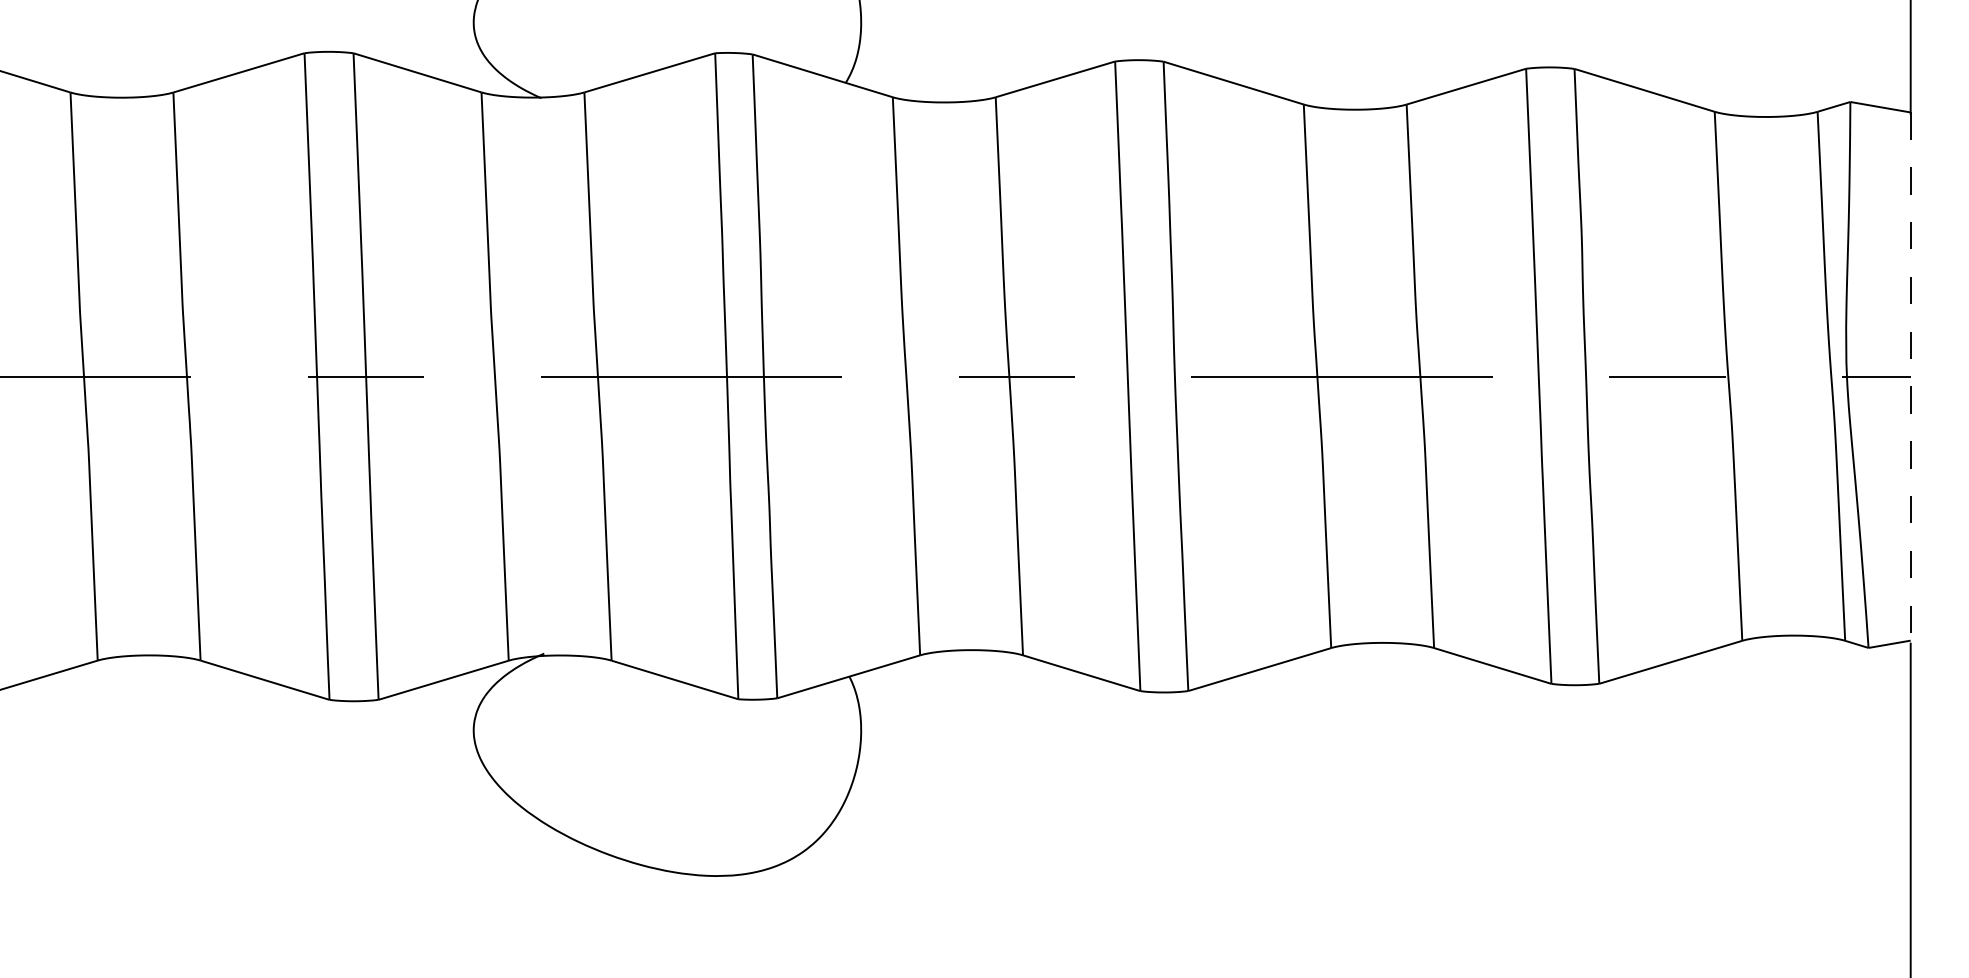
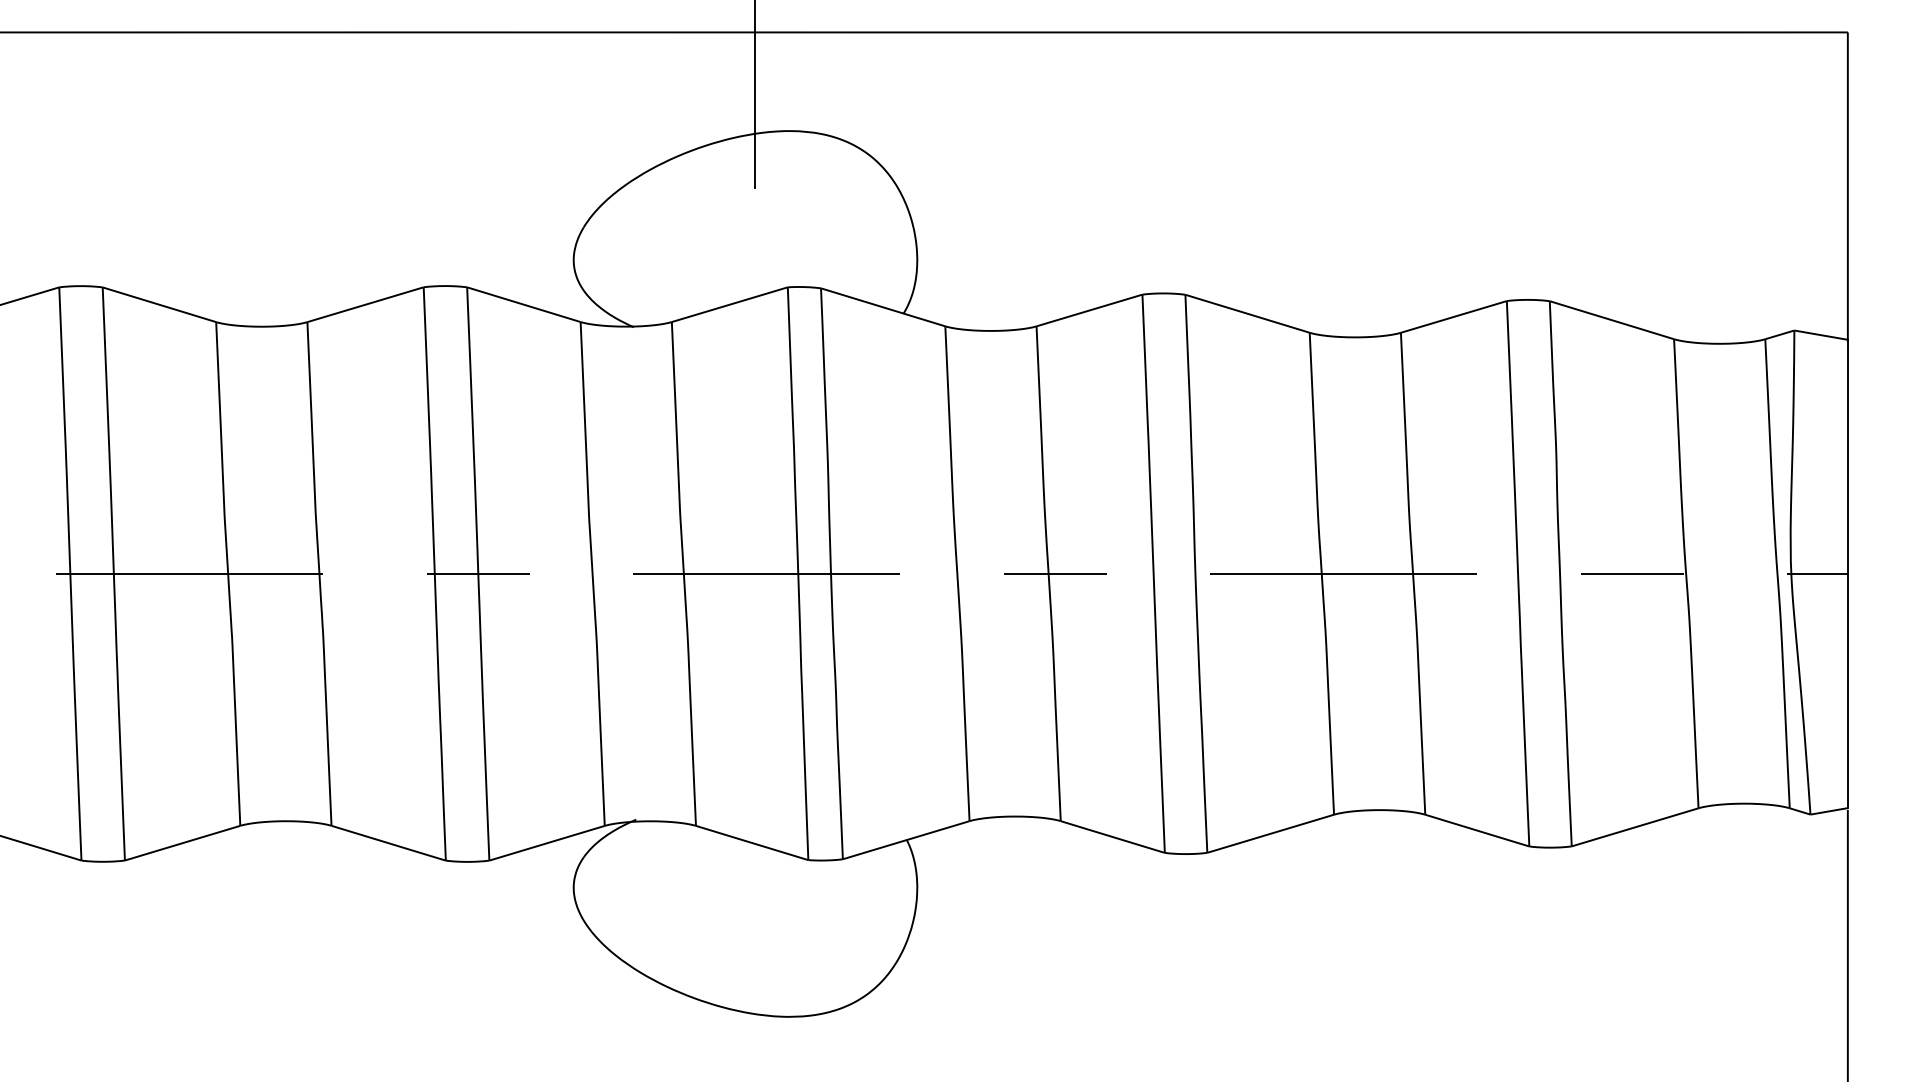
line: (1910, 377) -> (1847, 574), dashed -> solid

